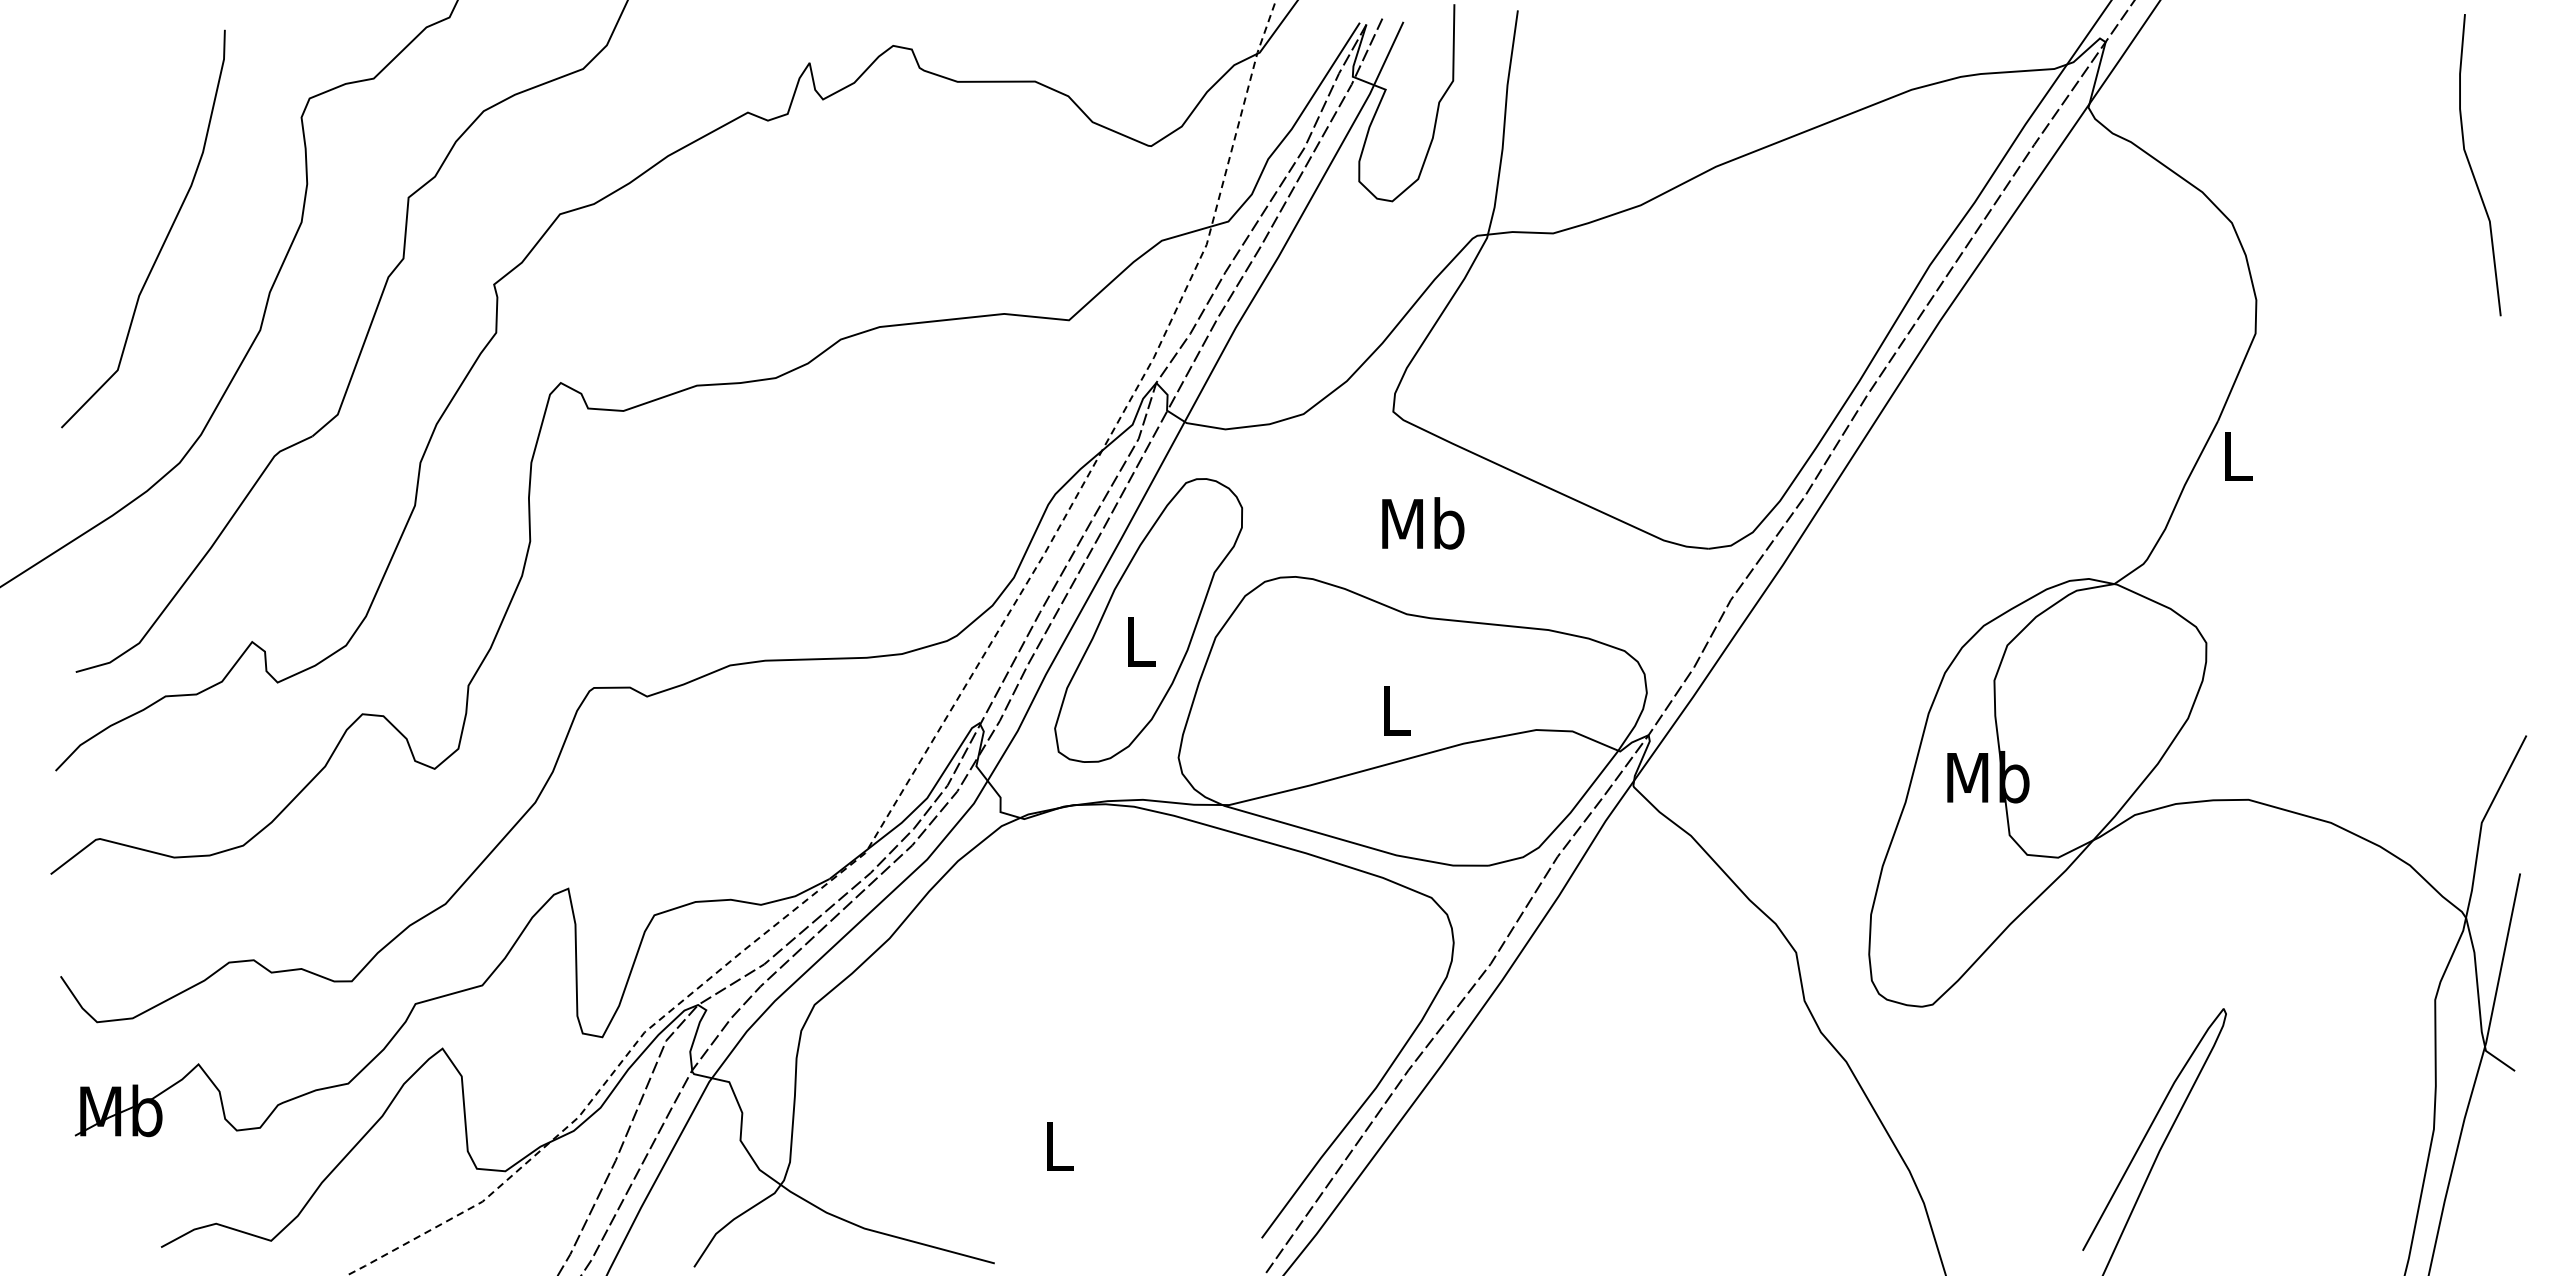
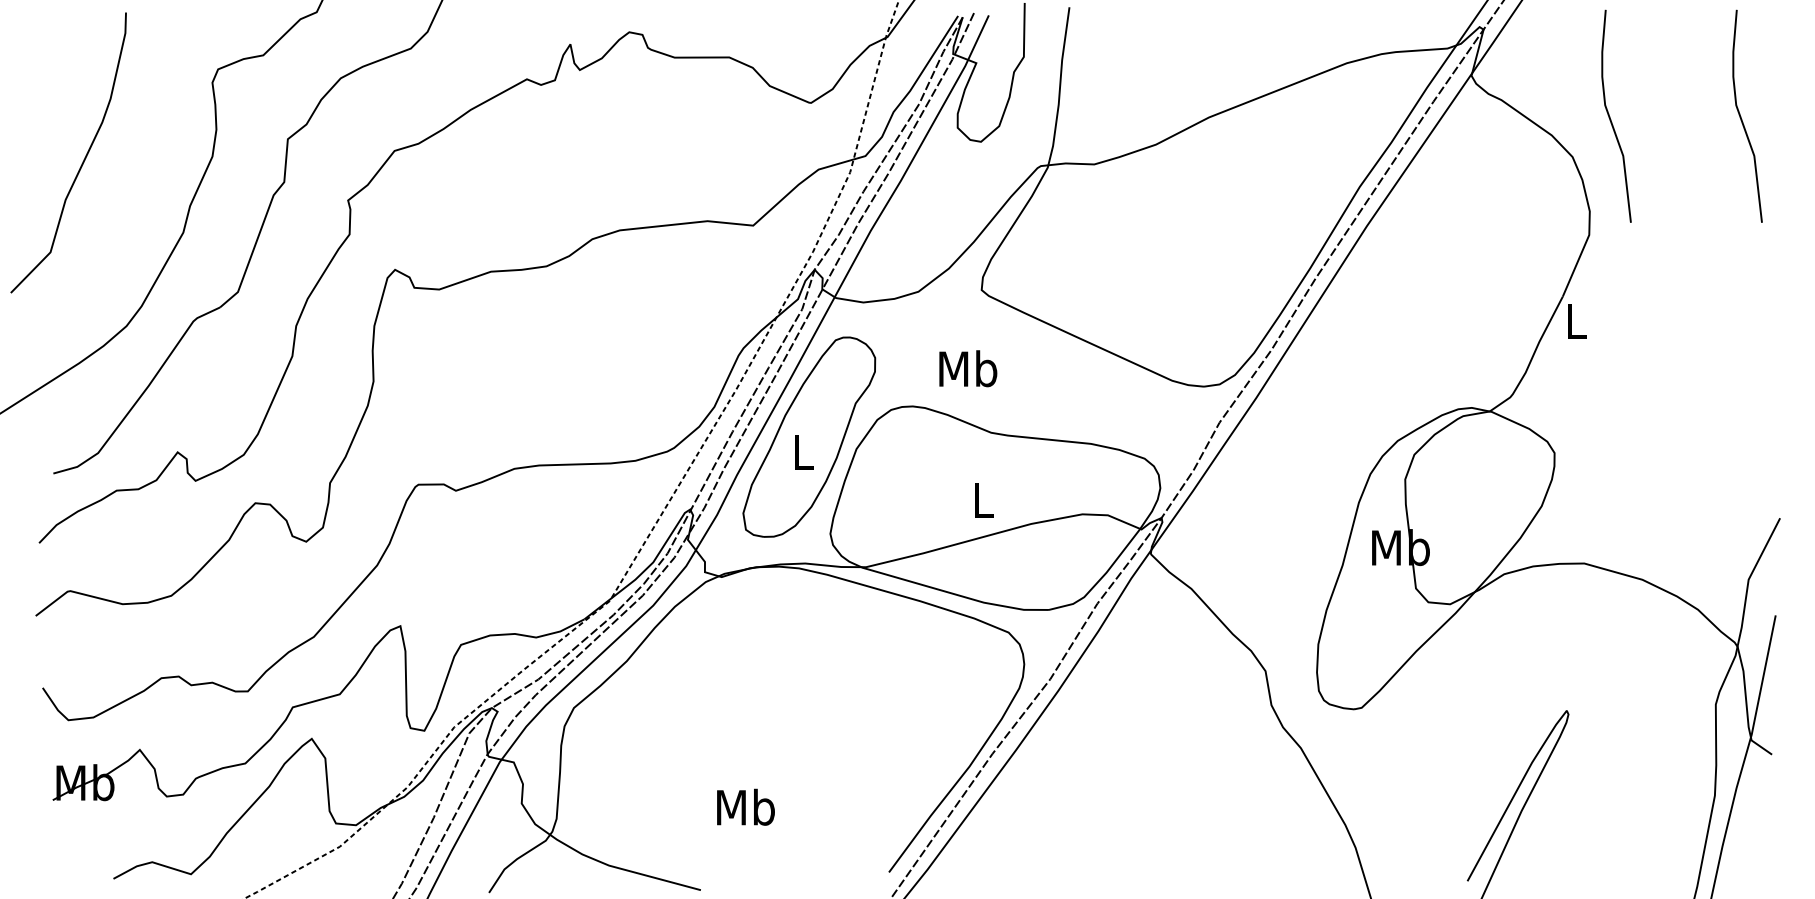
curve: (2286, 169) -> (1611, 119), added
curve: (164, 239) -> (83, 160), moved
text: (1423, 523) -> (968, 368), moved
text: (1058, 1145) -> (745, 807), L -> Mb

